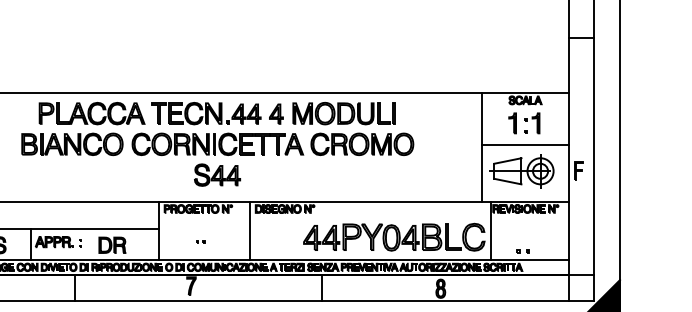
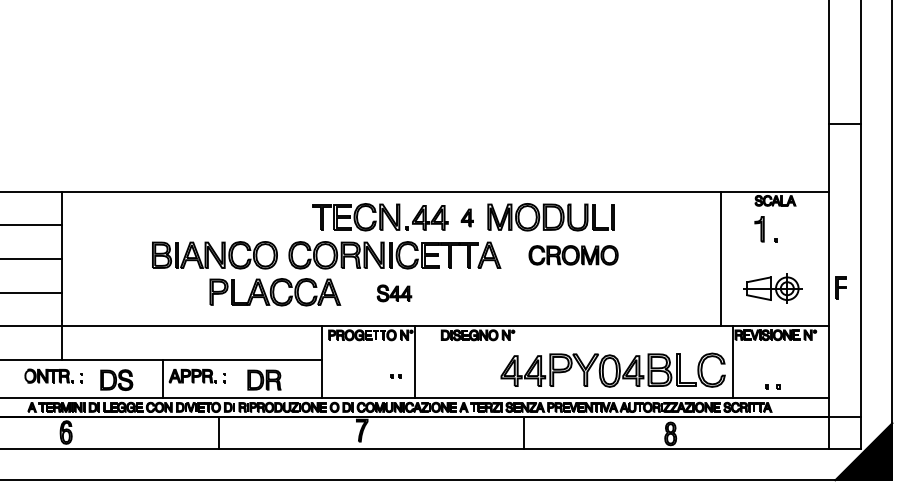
part: (92, 113) -> (275, 292), moved
part: (276, 113) -> (467, 217), size x0.7
part: (531, 123) -> (783, 229), removed
part: (362, 144) -> (573, 255), size x0.7
line: (524, 144) -> (774, 255), removed
part: (522, 171) -> (771, 288), size x0.7
part: (217, 175) -> (394, 293), size x0.6
line: (249, 230) -> (415, 361), moved
part: (200, 242) -> (395, 376), moved

